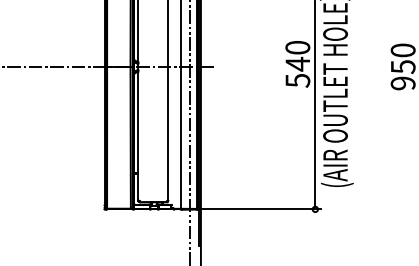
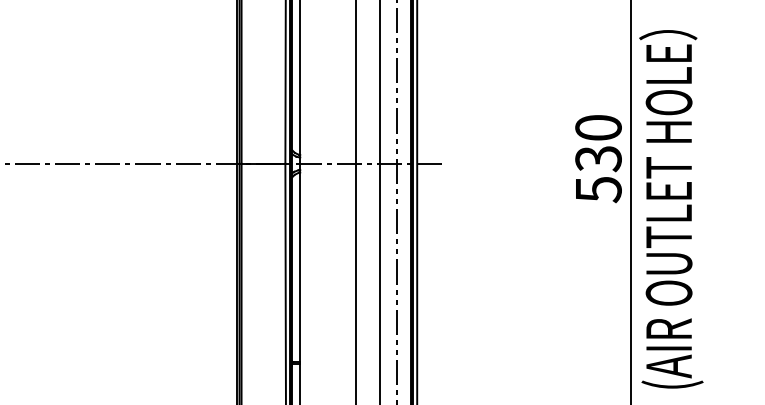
text: (297, 63) -> (597, 157), 540 -> 530

